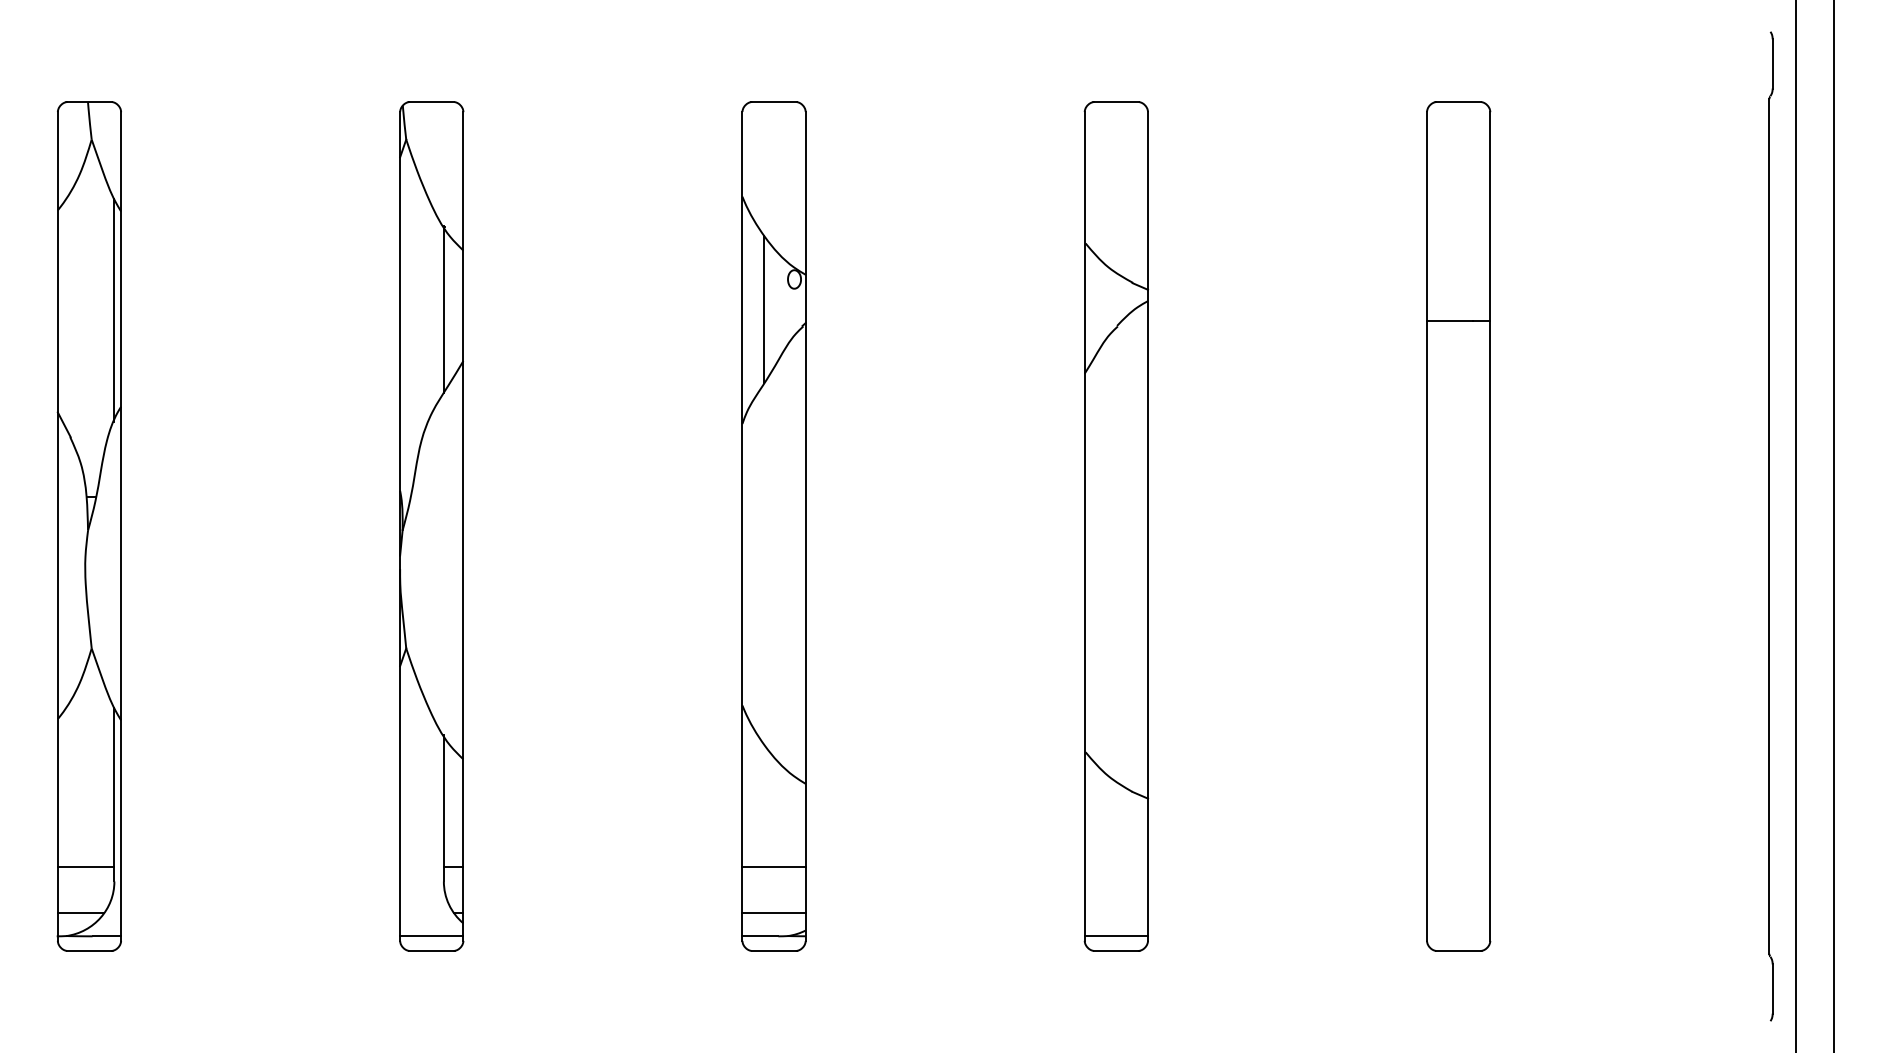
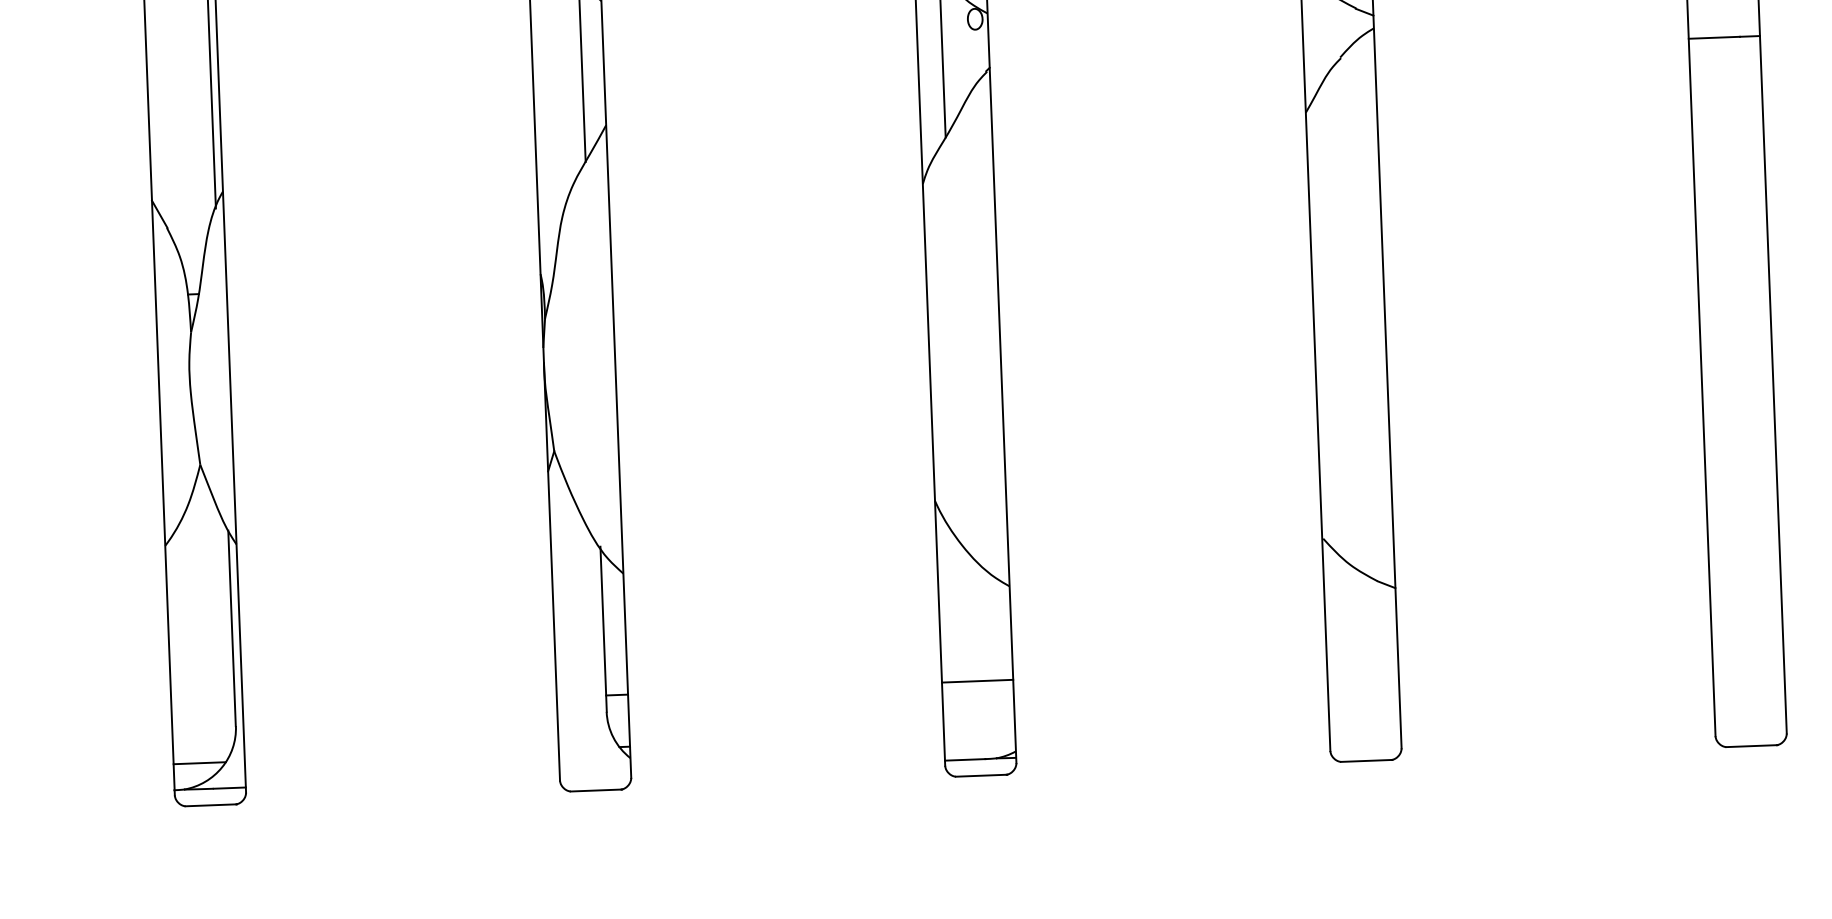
line: (85, 866) -> (202, 710), removed
line: (773, 913) -> (978, 733), removed
line: (431, 936) -> (595, 774), removed
line: (1116, 936) -> (1365, 744), removed

